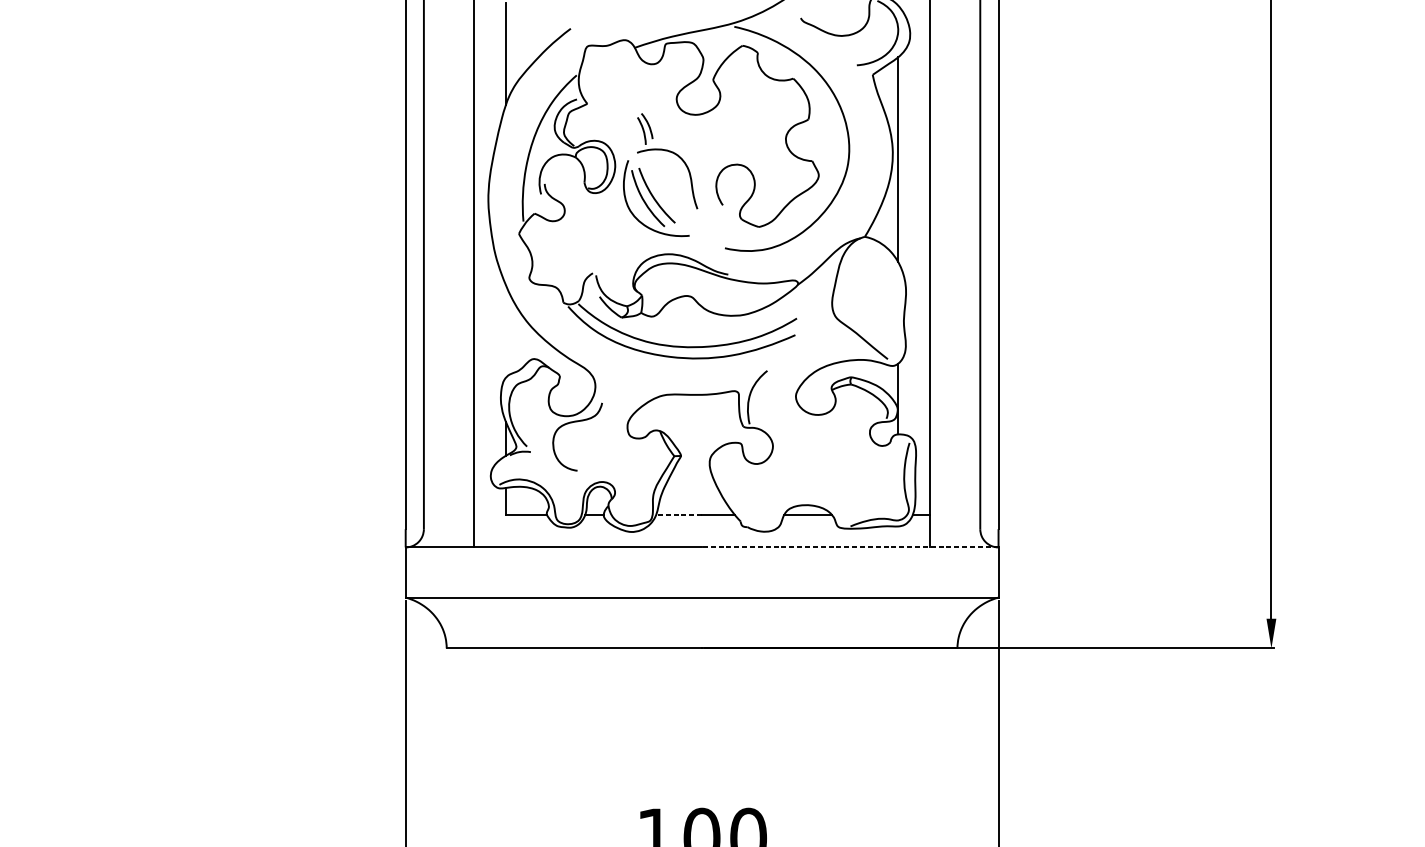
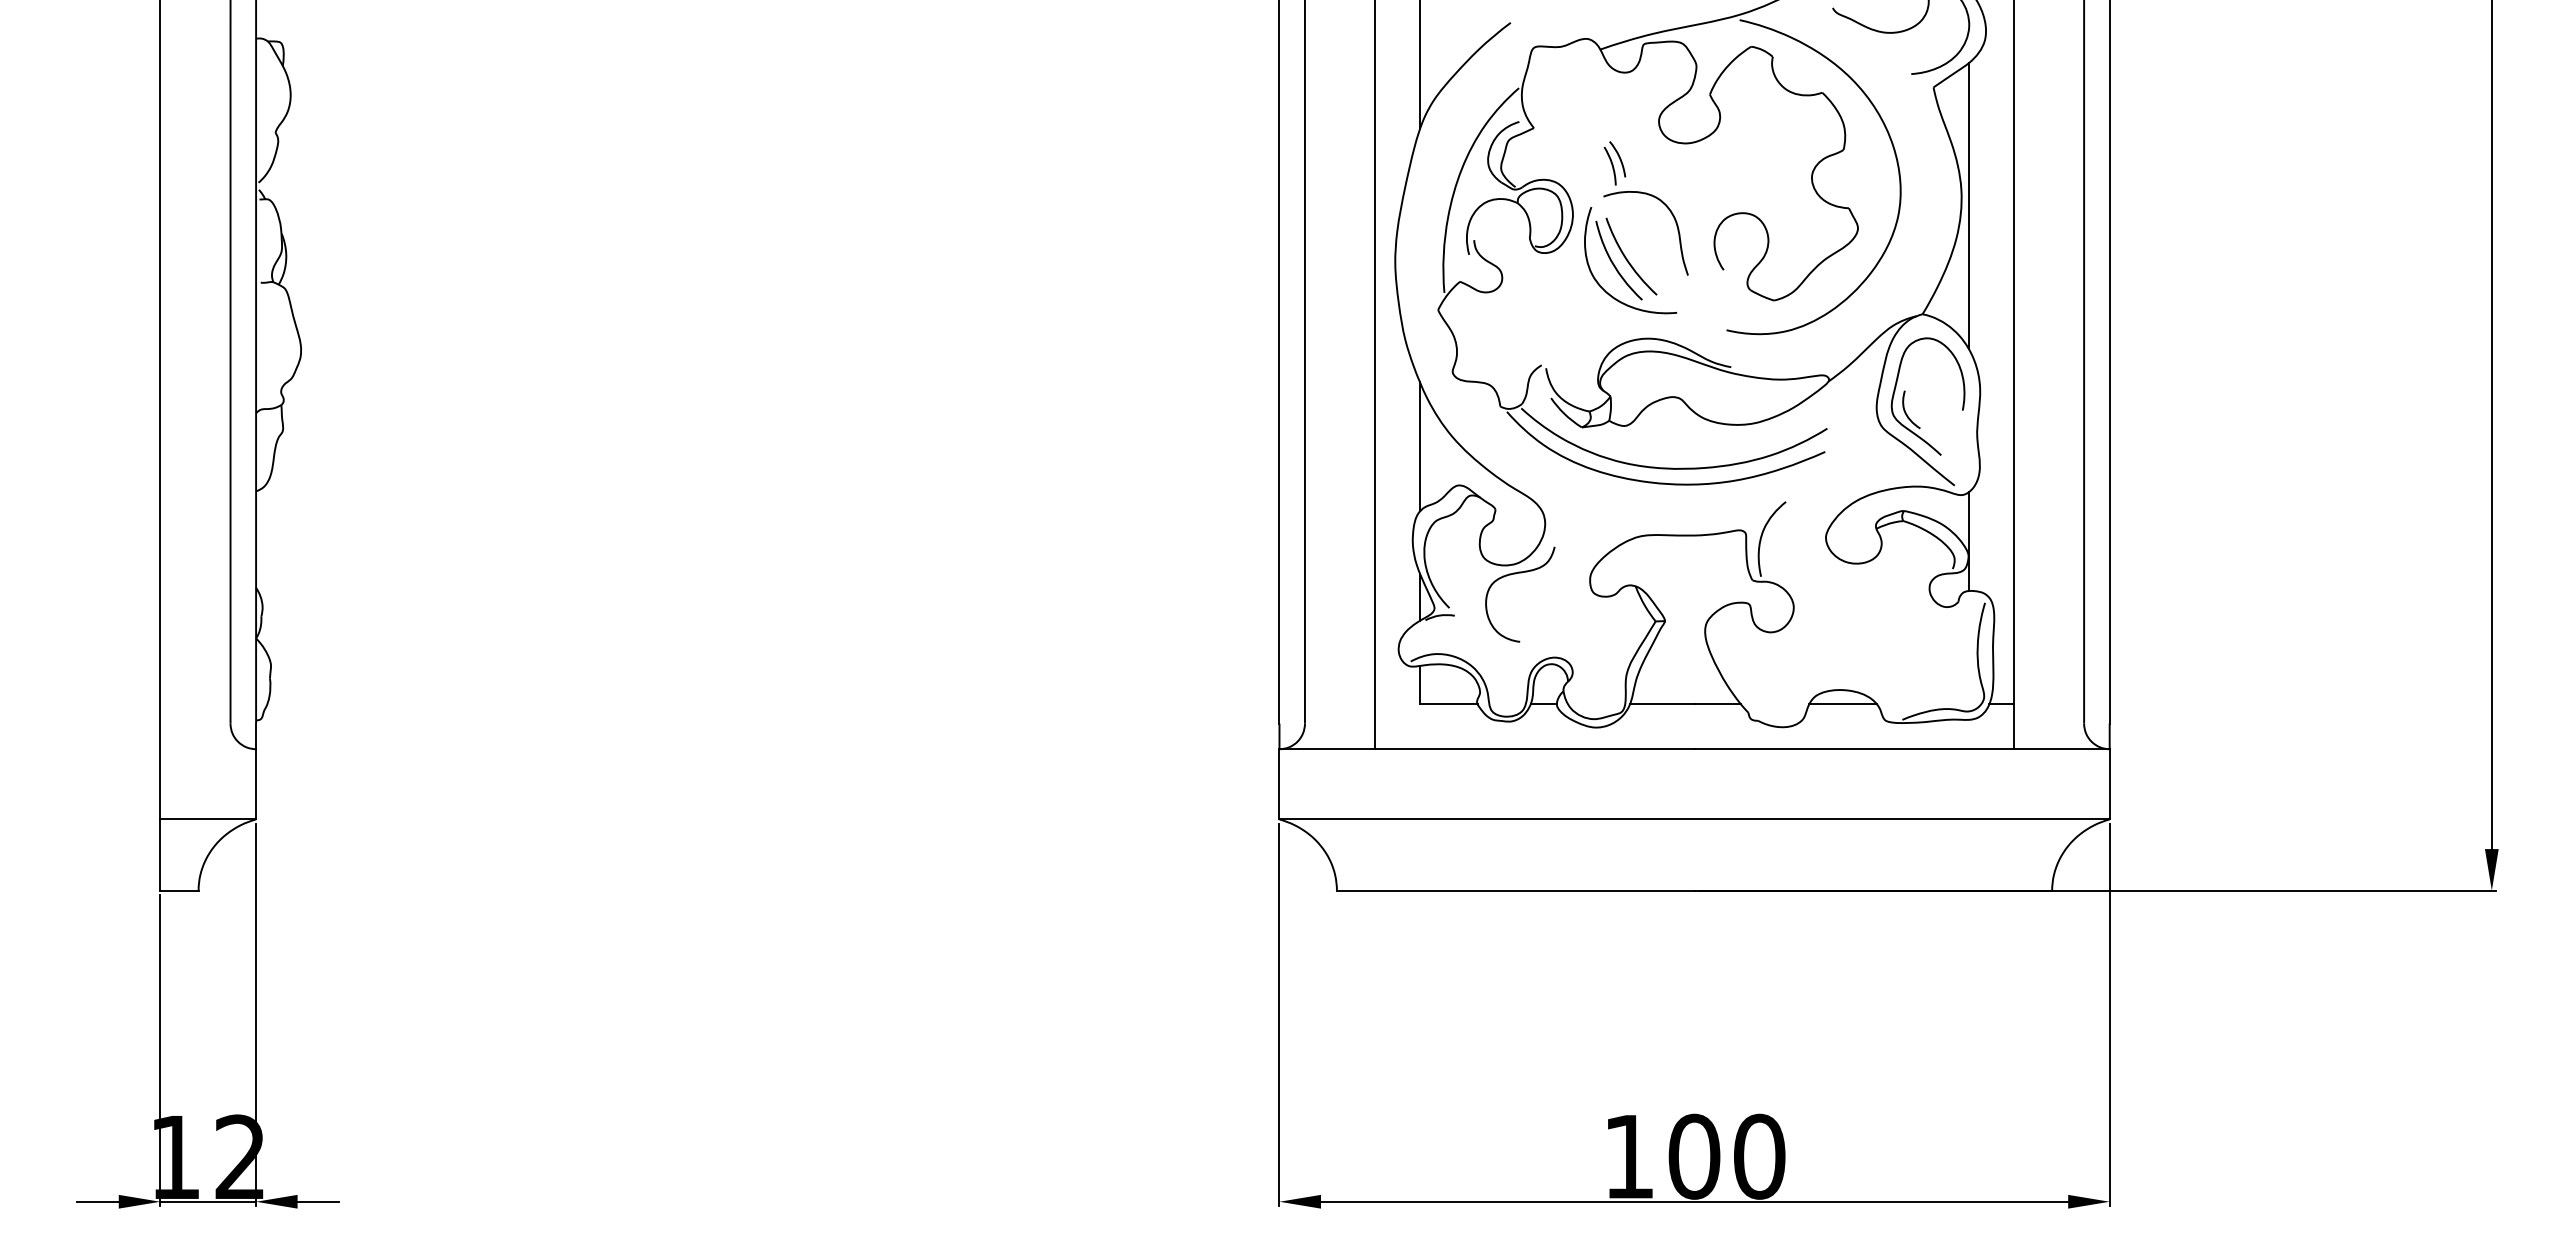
part: (852, 293) -> (1905, 393), added
line: (505, 331) -> (1419, 446), added
line: (678, 515) -> (1661, 704), dashed -> solid
line: (850, 547) -> (1902, 749), dashed -> solid

